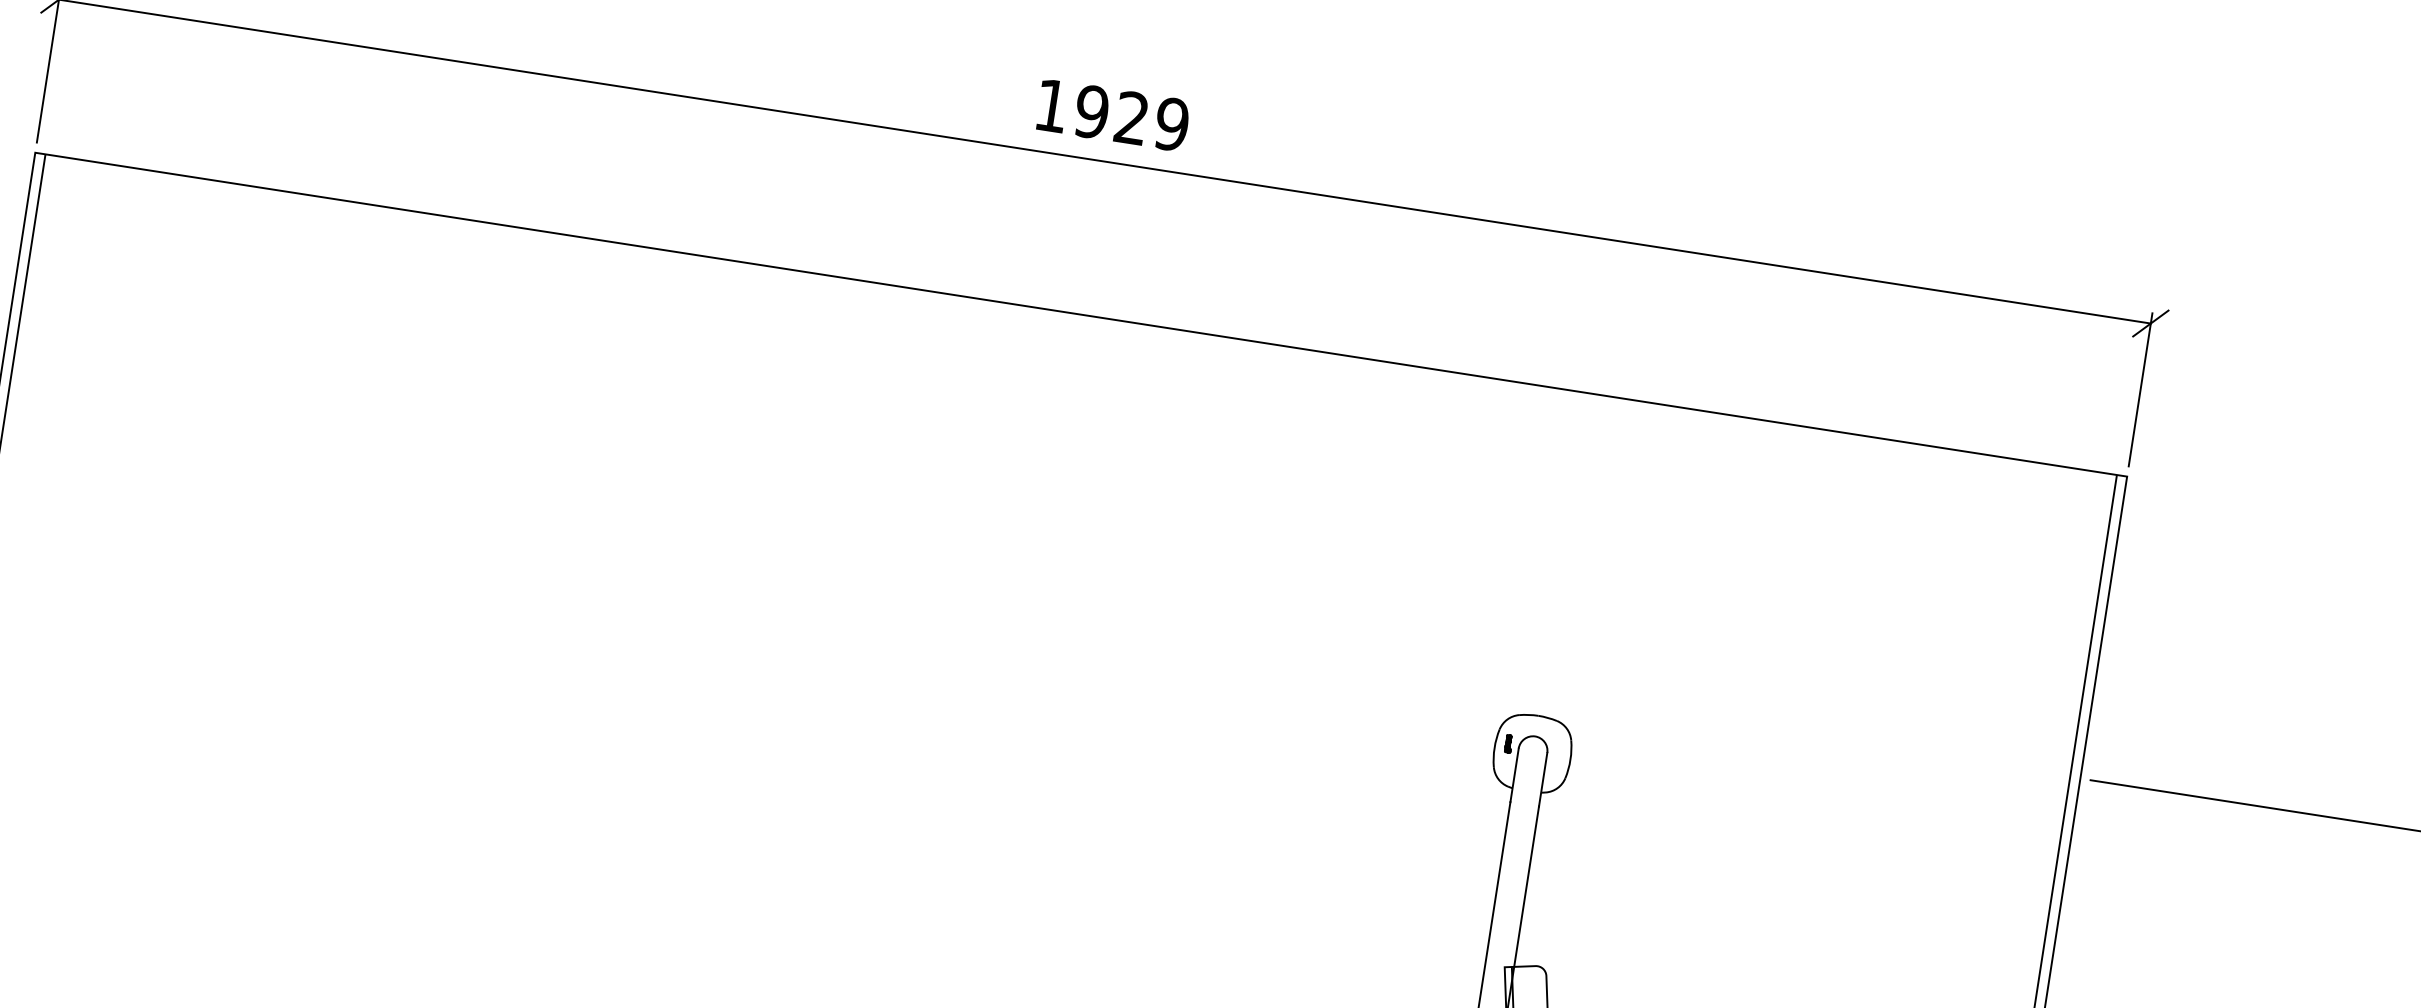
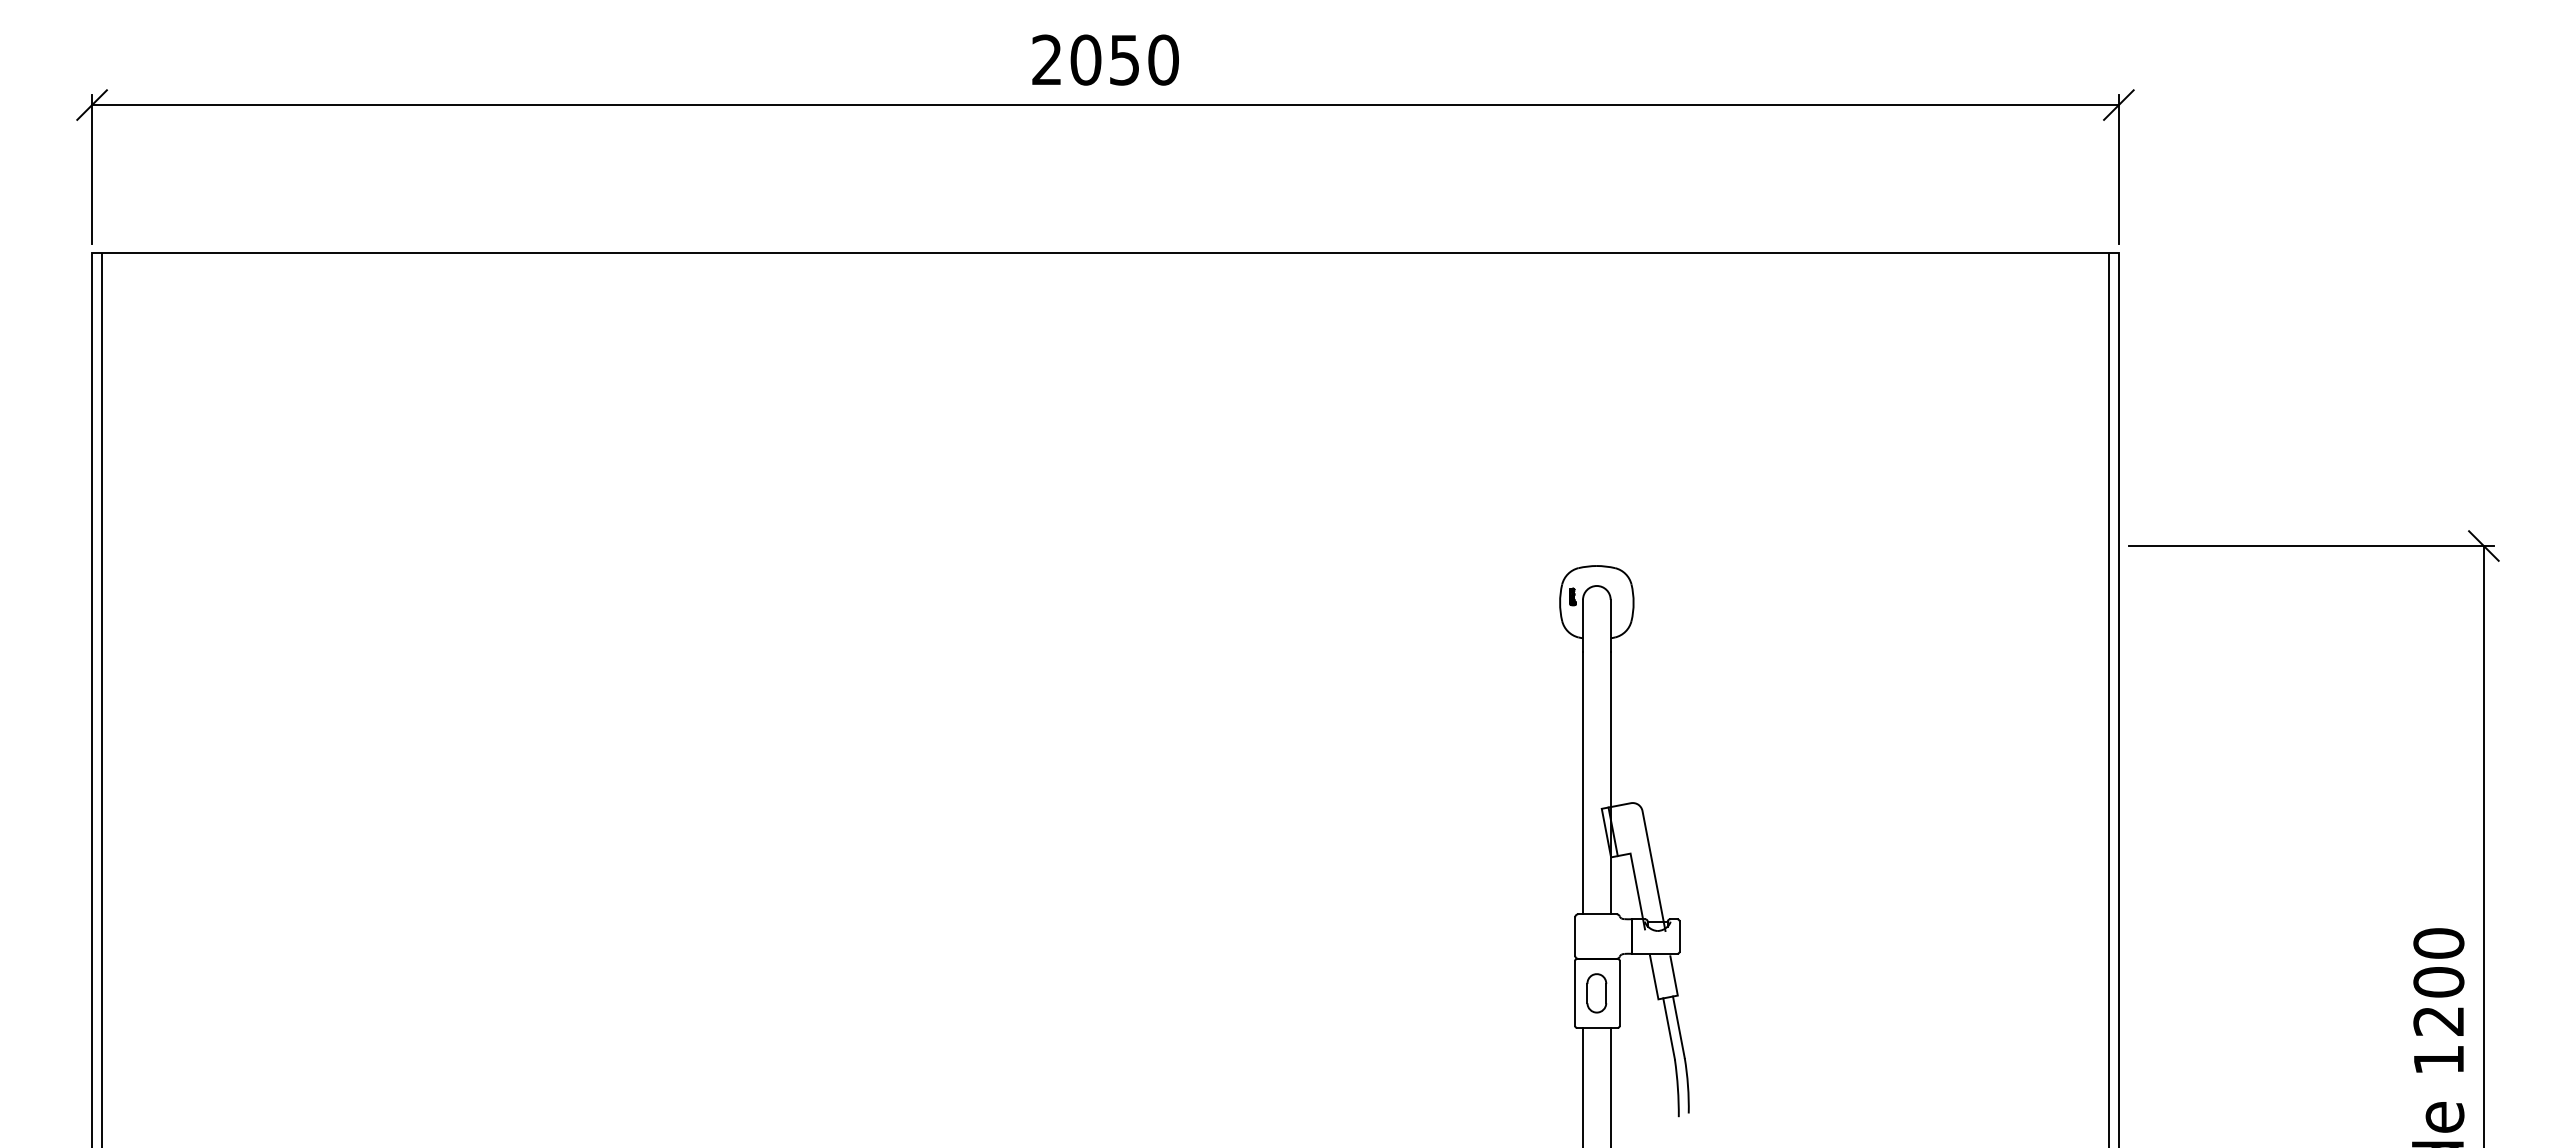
text: (1112, 114) -> (1105, 59), 1929 -> 2050

